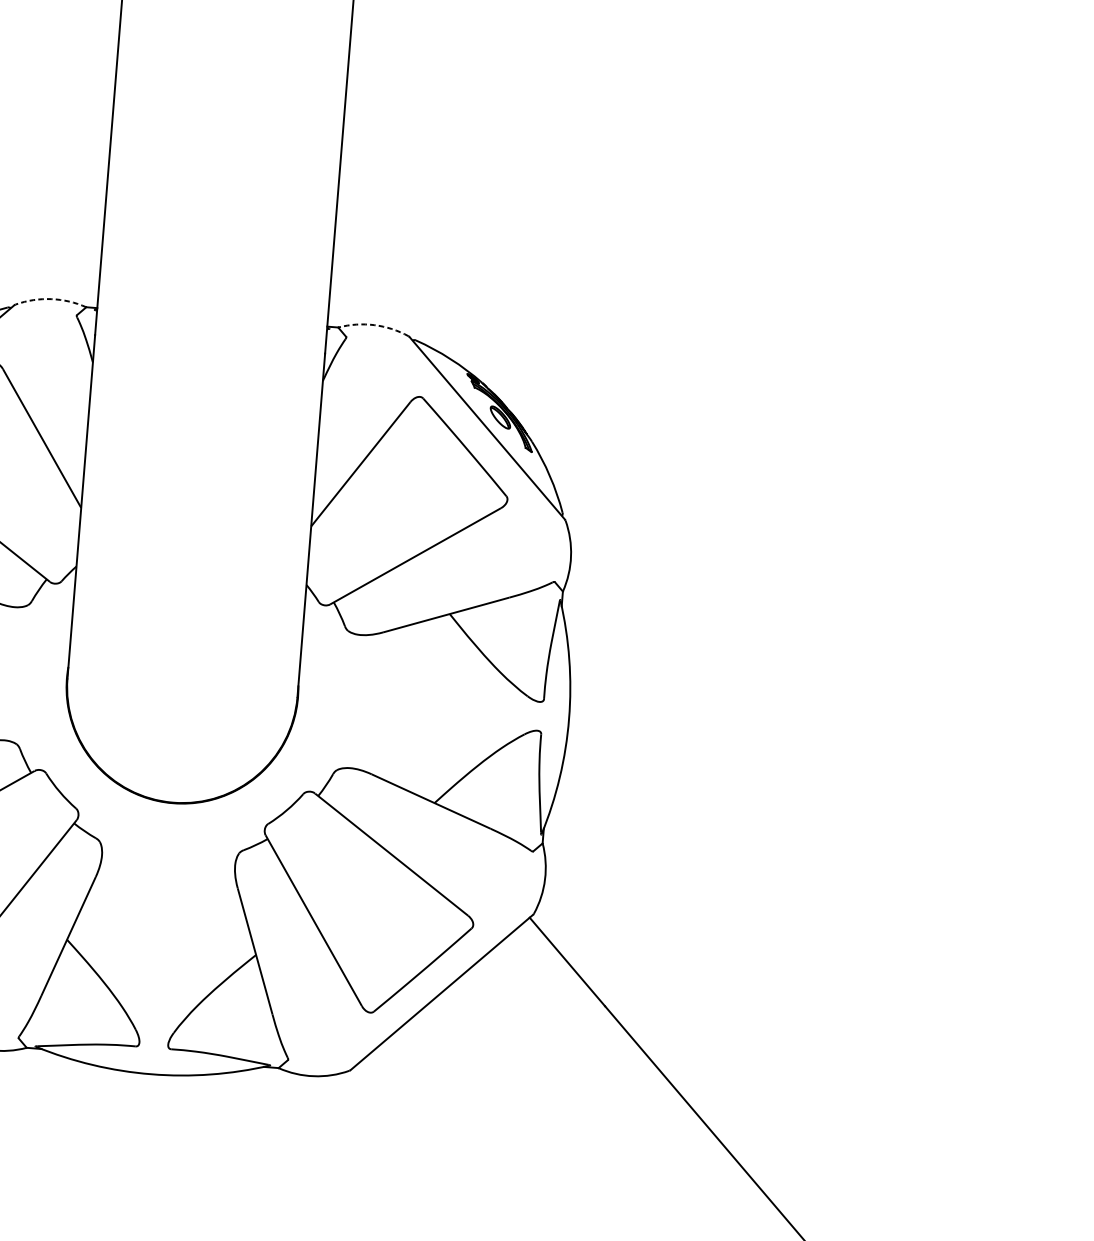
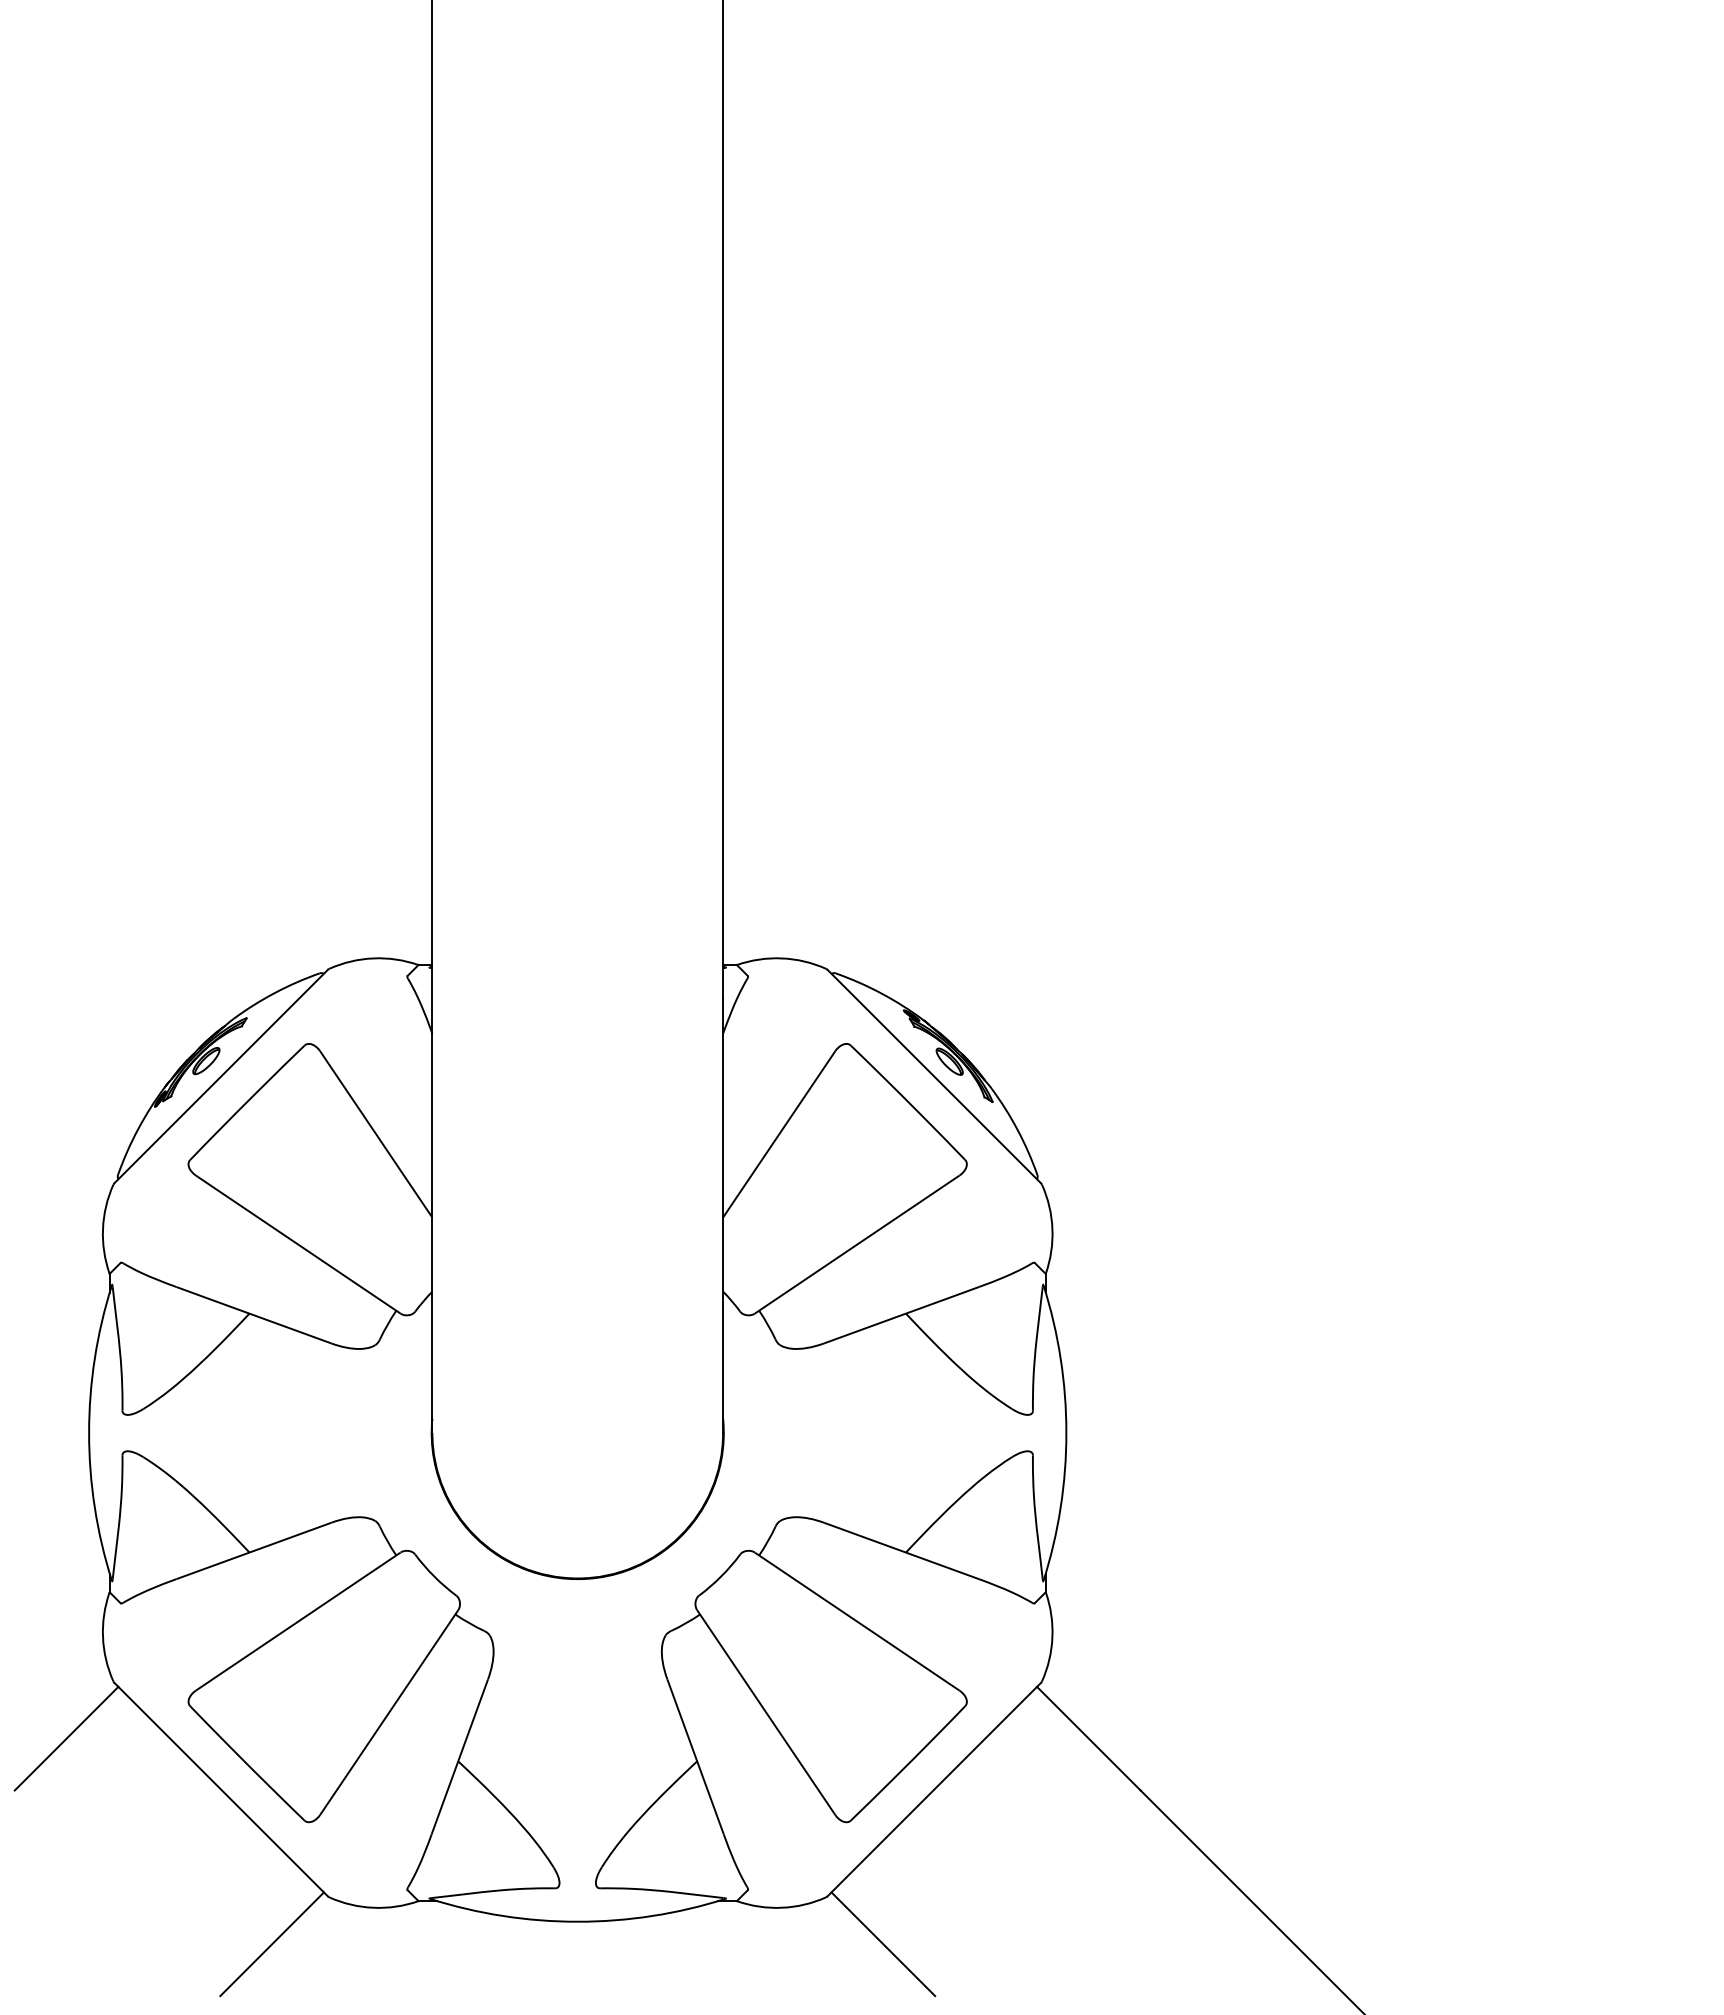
arc: (51, 299) -> (373, 958), dashed -> solid
arc: (373, 325) -> (781, 958), dashed -> solid
line: (391, 1111) -> (883, 1944), added

